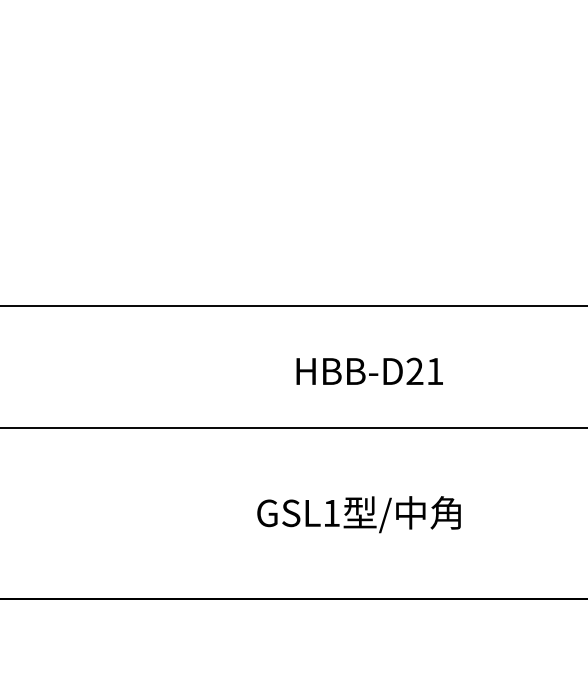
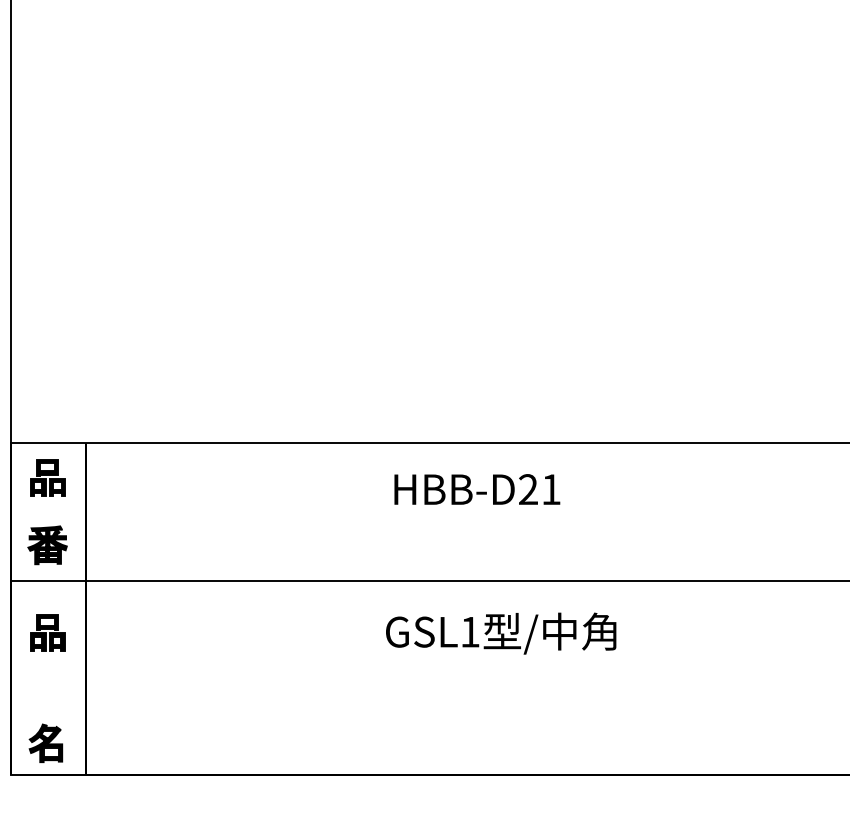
text: (369, 371) -> (477, 489), moved
text: (359, 514) -> (501, 633), moved

